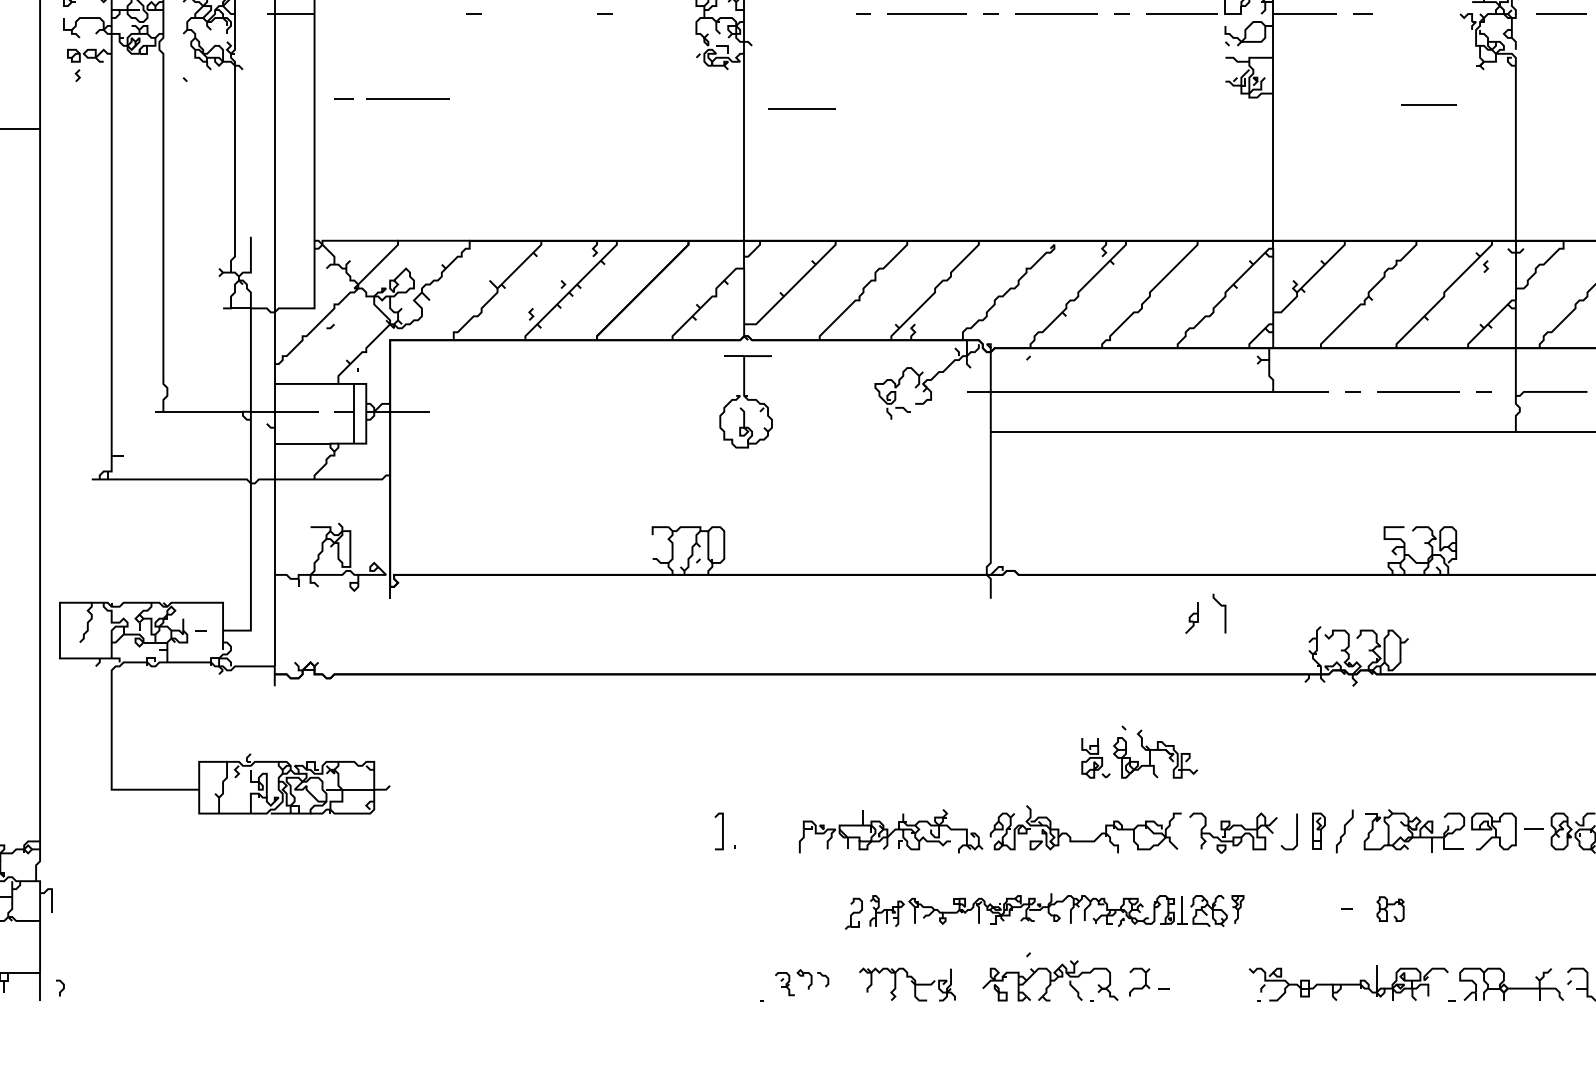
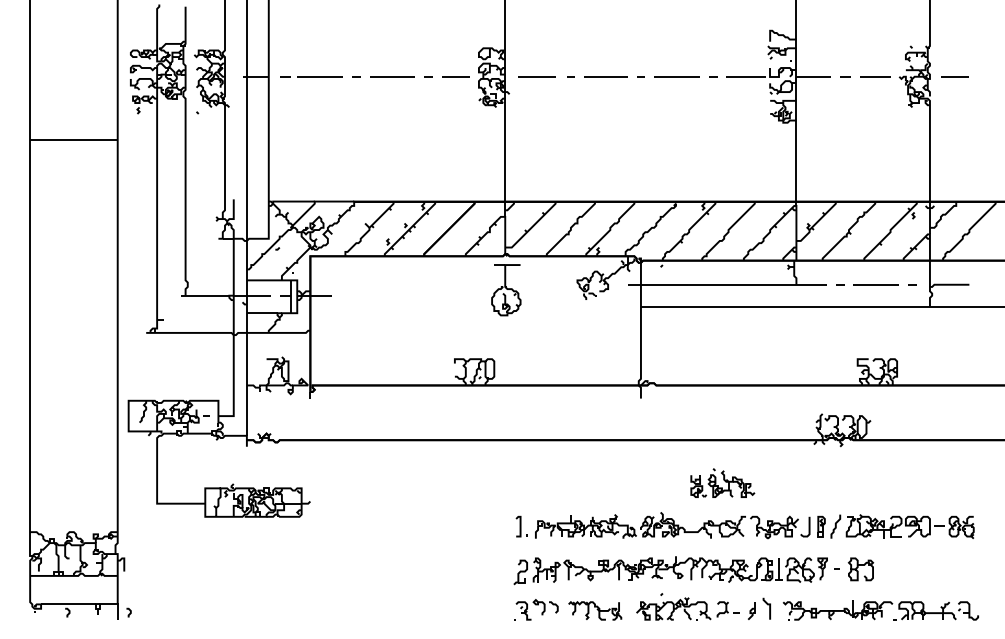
line: (539, 13) -> (392, 76), added
line: (653, 13) -> (455, 76), added
line: (392, 98) -> (311, 76), moved
line: (1429, 104) -> (875, 76), moved
line: (800, 108) -> (536, 76), moved
part: (1206, 613) -> (759, 608), moved
part: (724, 831) -> (521, 526), moved
part: (1389, 909) -> (860, 569), size x1.67
part: (1044, 911) -> (670, 570), size x1.43
part: (800, 981) -> (536, 609), size x1.43

